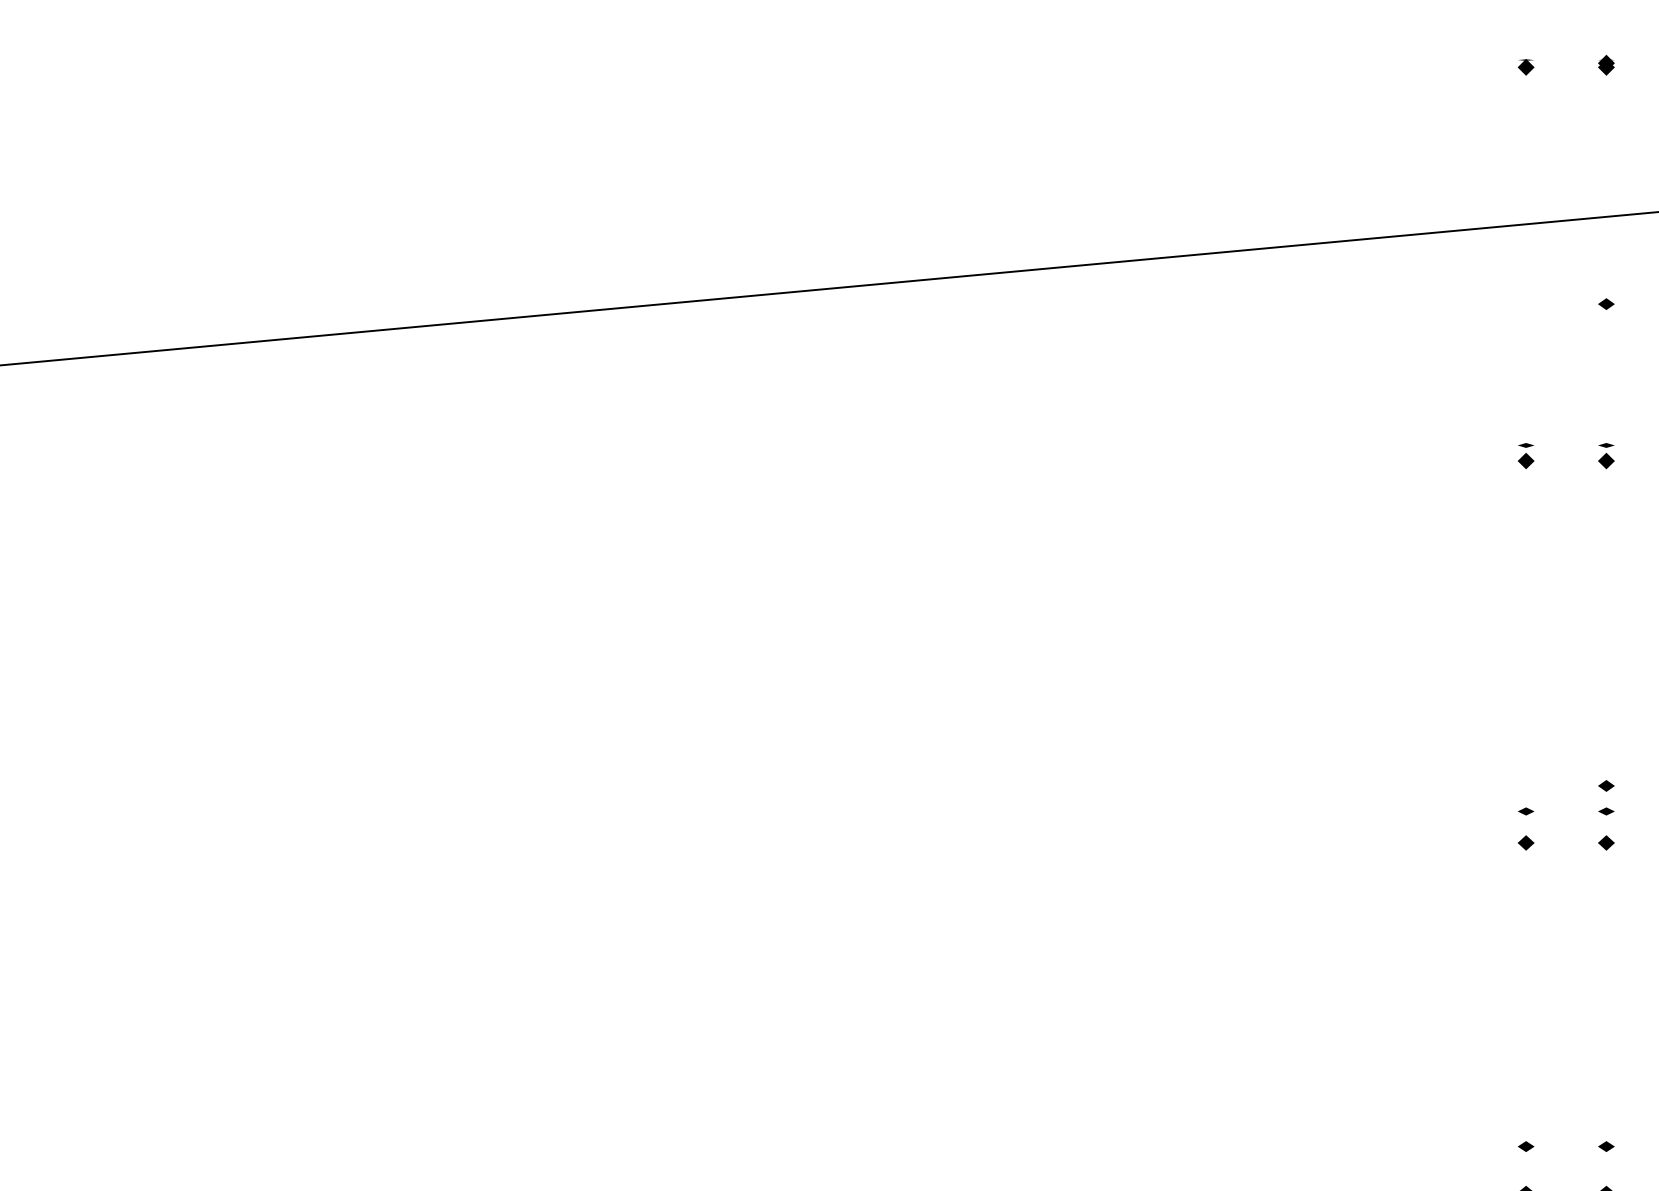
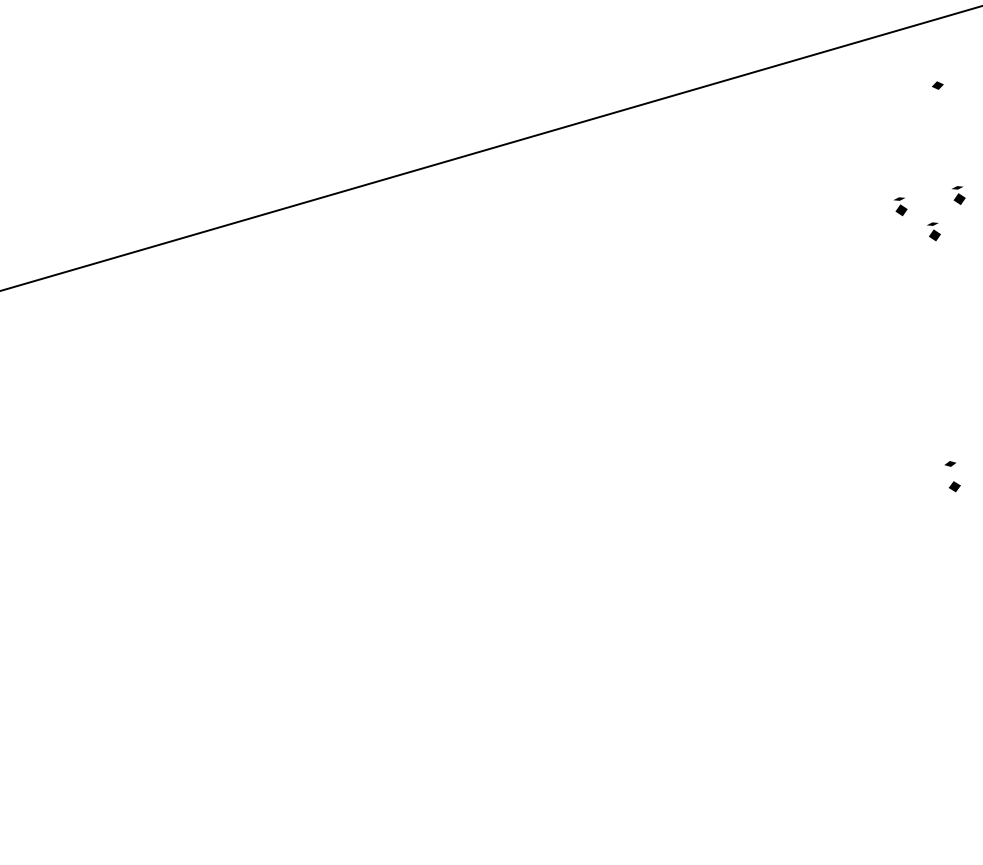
part: (1564, 498) -> (934, 232), added

